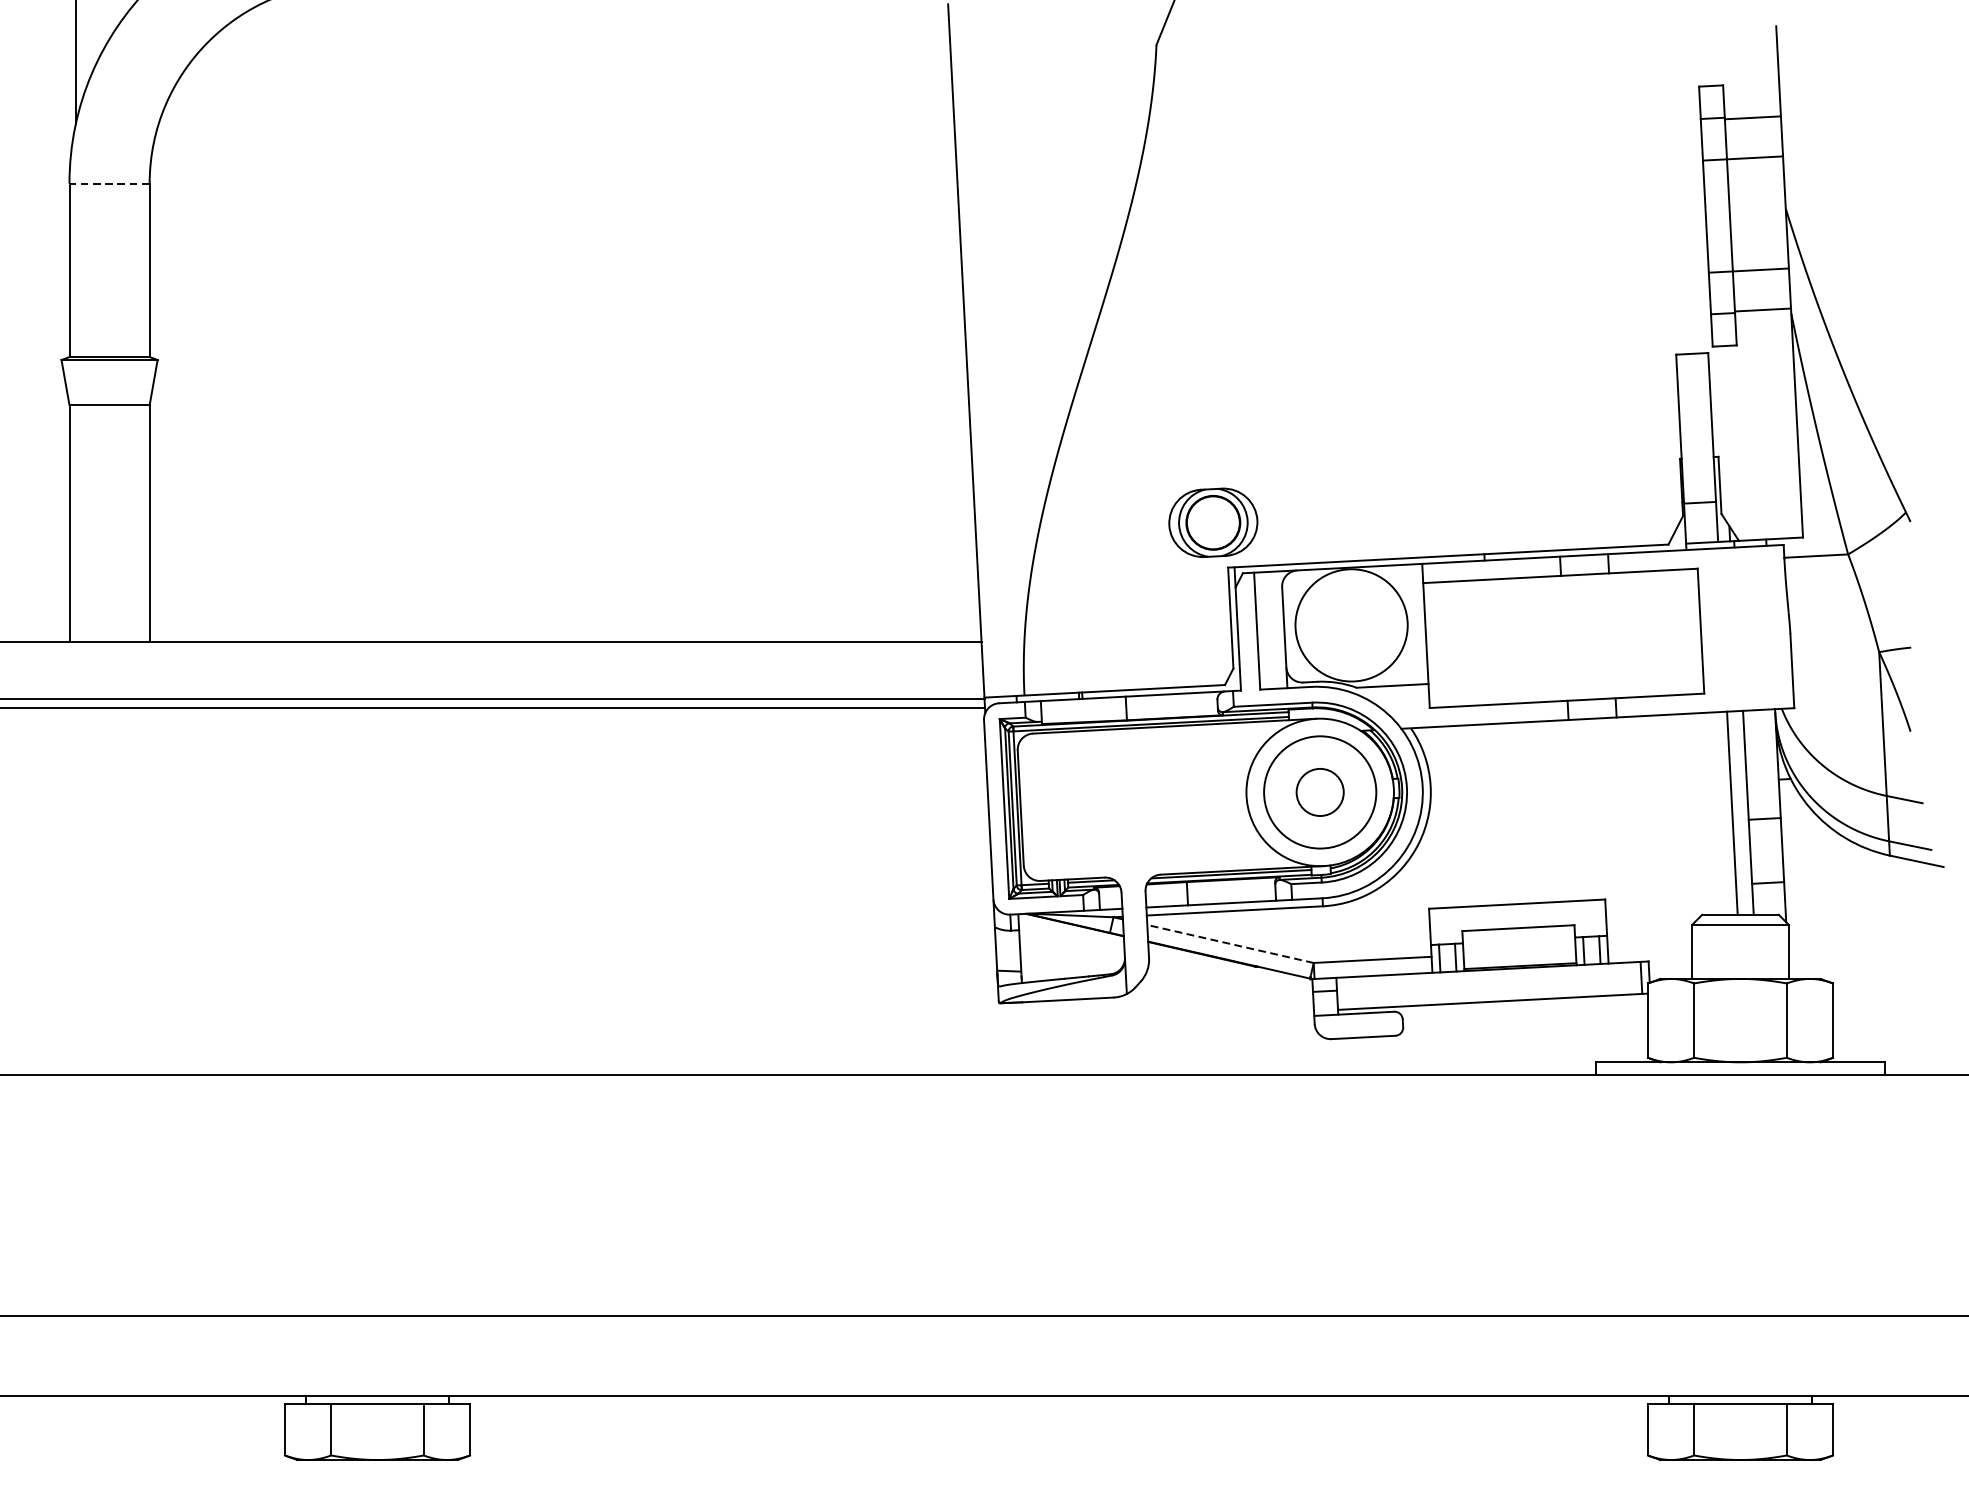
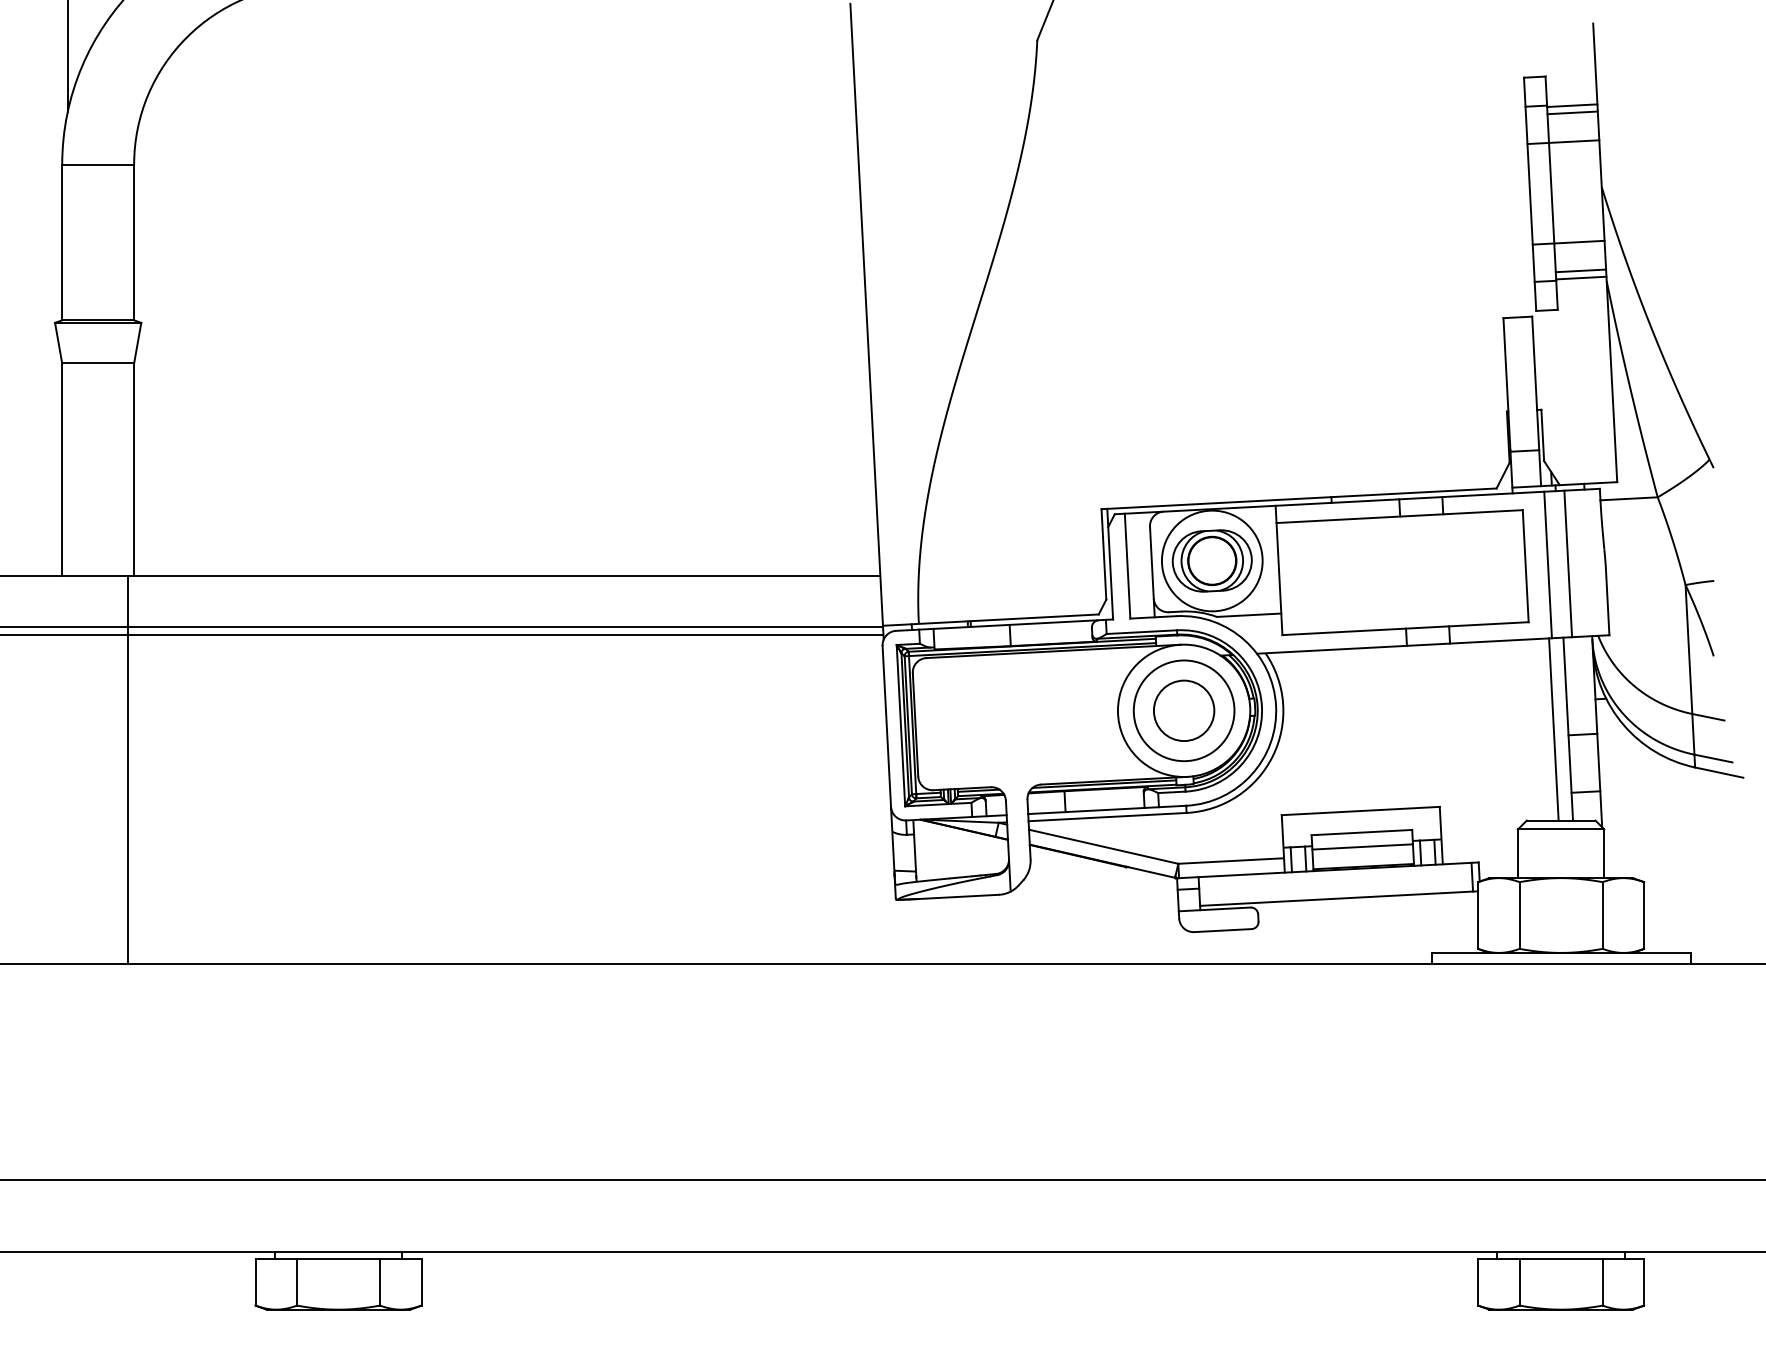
line: (1753, 125) -> (1572, 112), added
line: (109, 183) -> (98, 164), dashed -> solid
line: (1762, 301) -> (1580, 270), added
part: (1212, 522) -> (1211, 560), moved
line: (1748, 628) -> (1568, 563), added
line: (1725, 629) -> (1547, 564), added
circle: (1319, 792) -> (1183, 710), size x1.43
line: (142, 858) -> (127, 770), added
line: (1230, 943) -> (1103, 846), dashed -> solid
line: (1519, 943) -> (1362, 846), added

